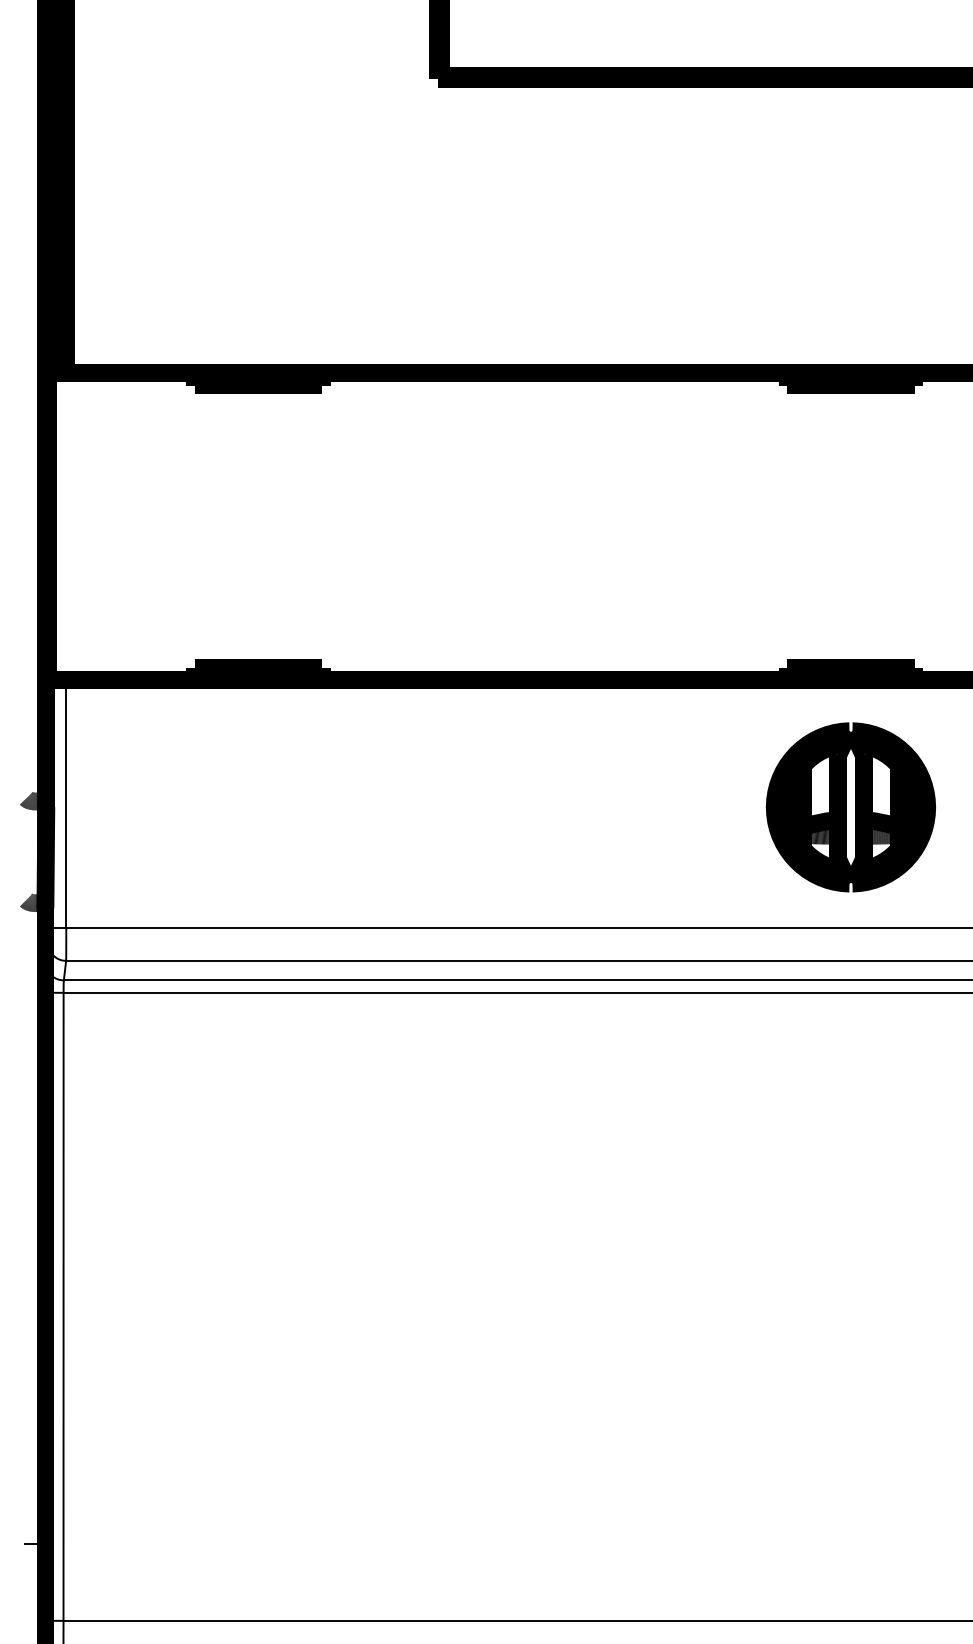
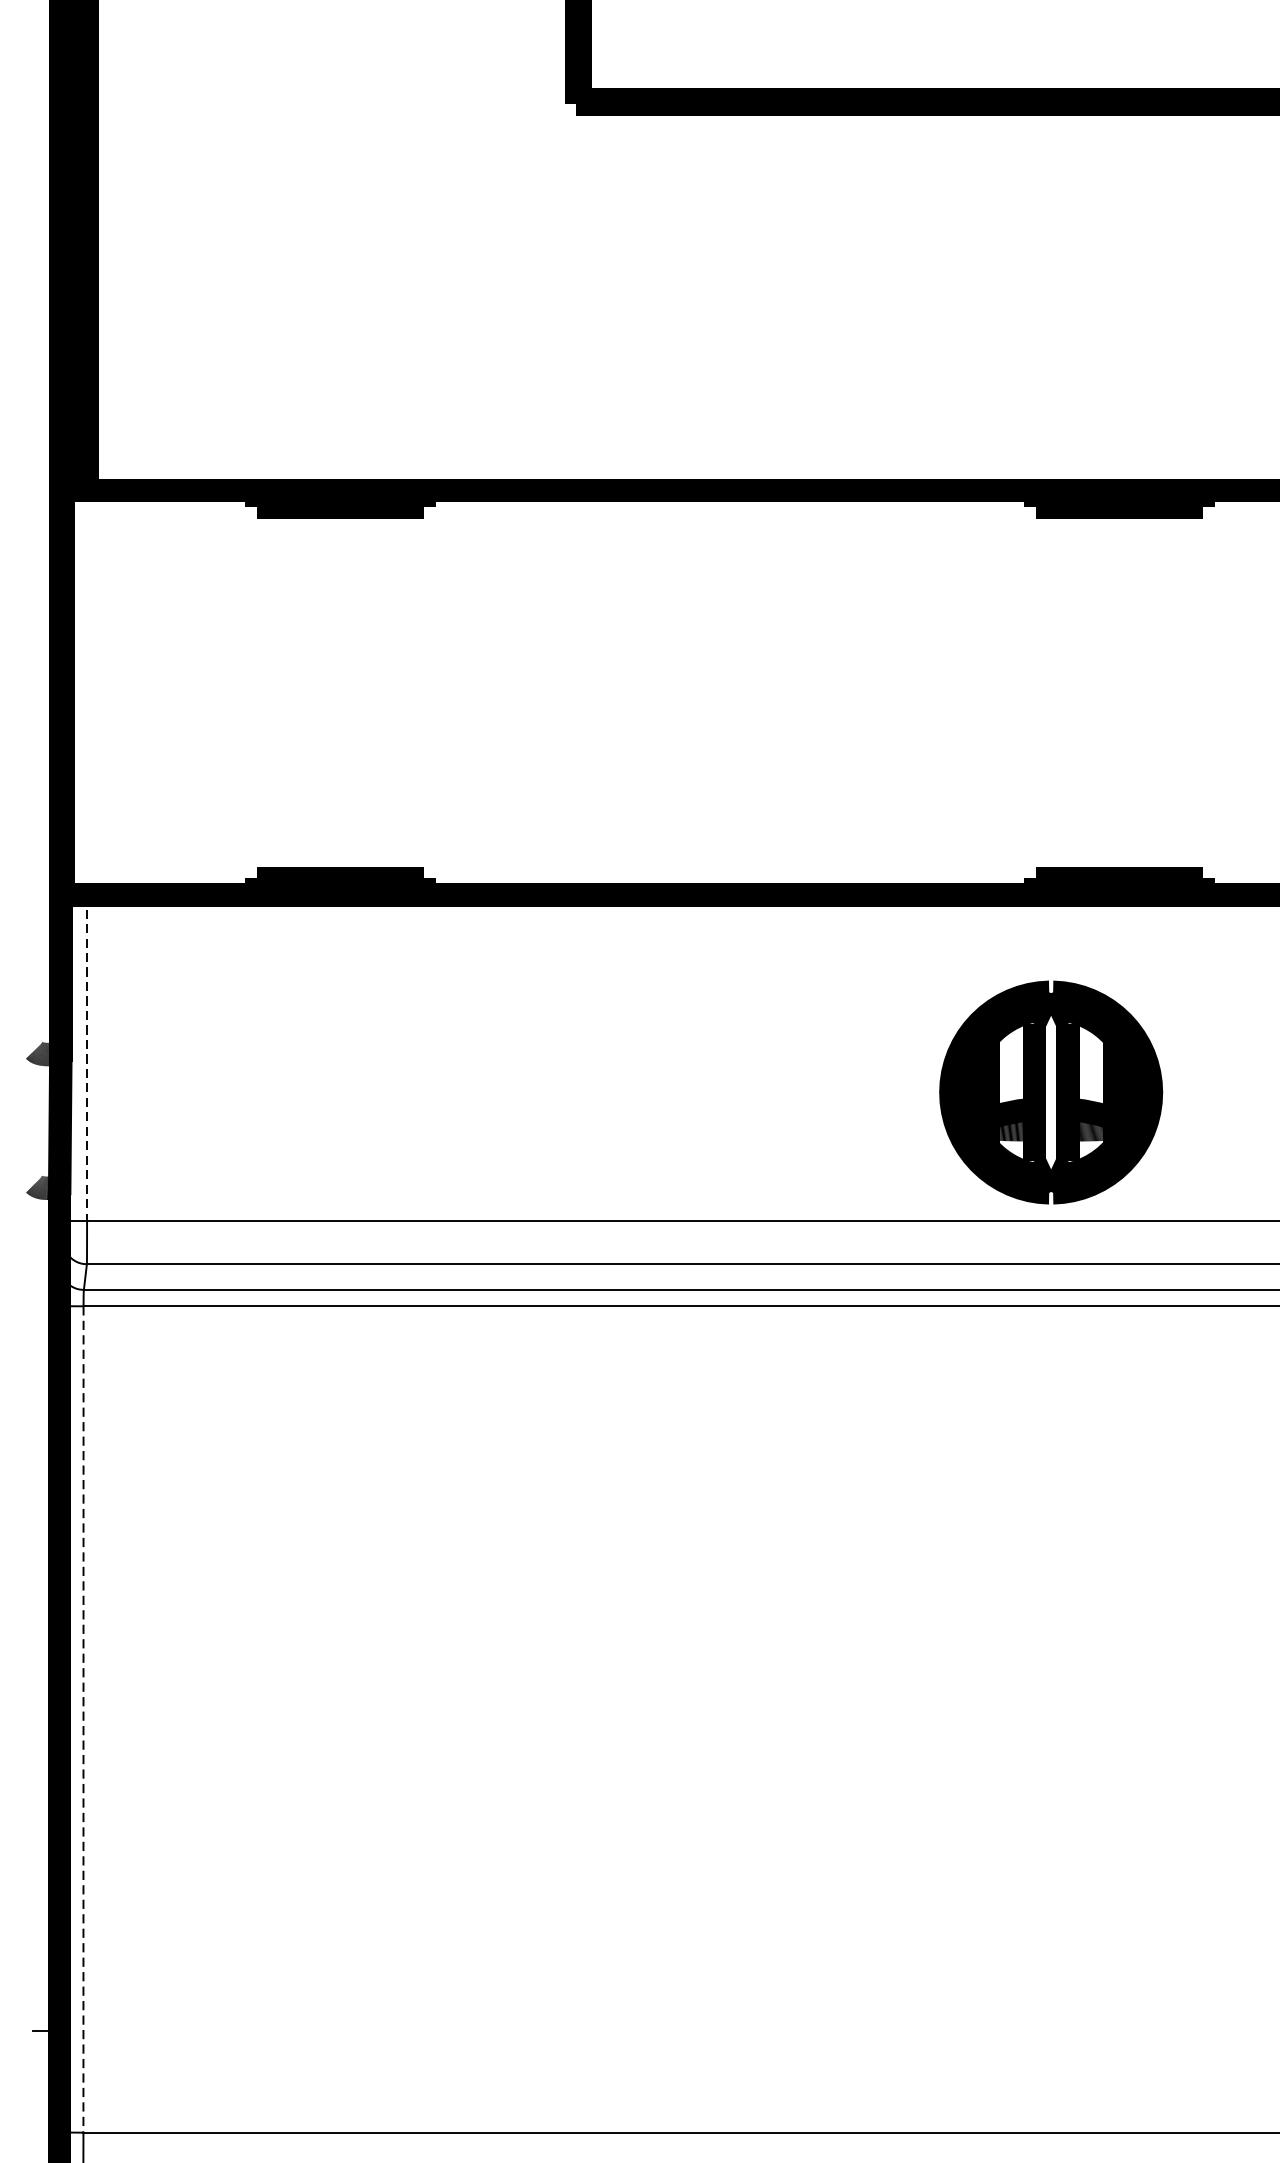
line: (66, 804) -> (87, 1058), solid -> dashed
part: (850, 807) -> (1050, 1092), moved
line: (63, 1307) -> (83, 1720), solid -> dashed

